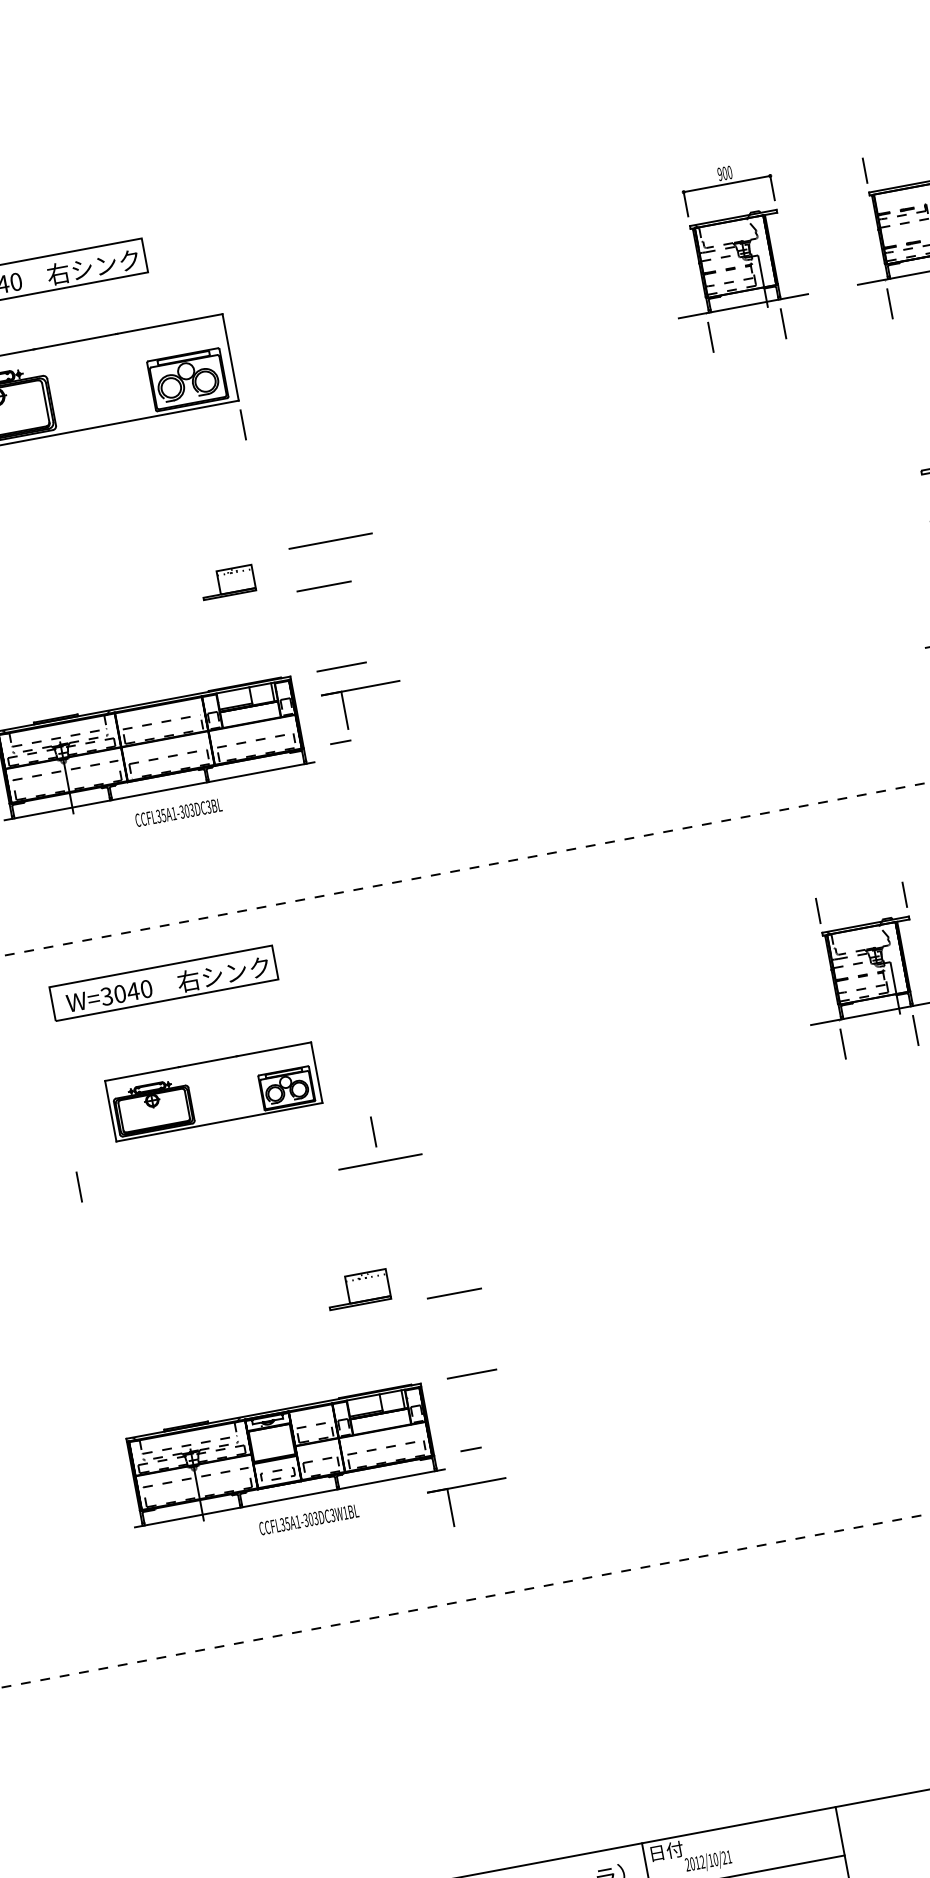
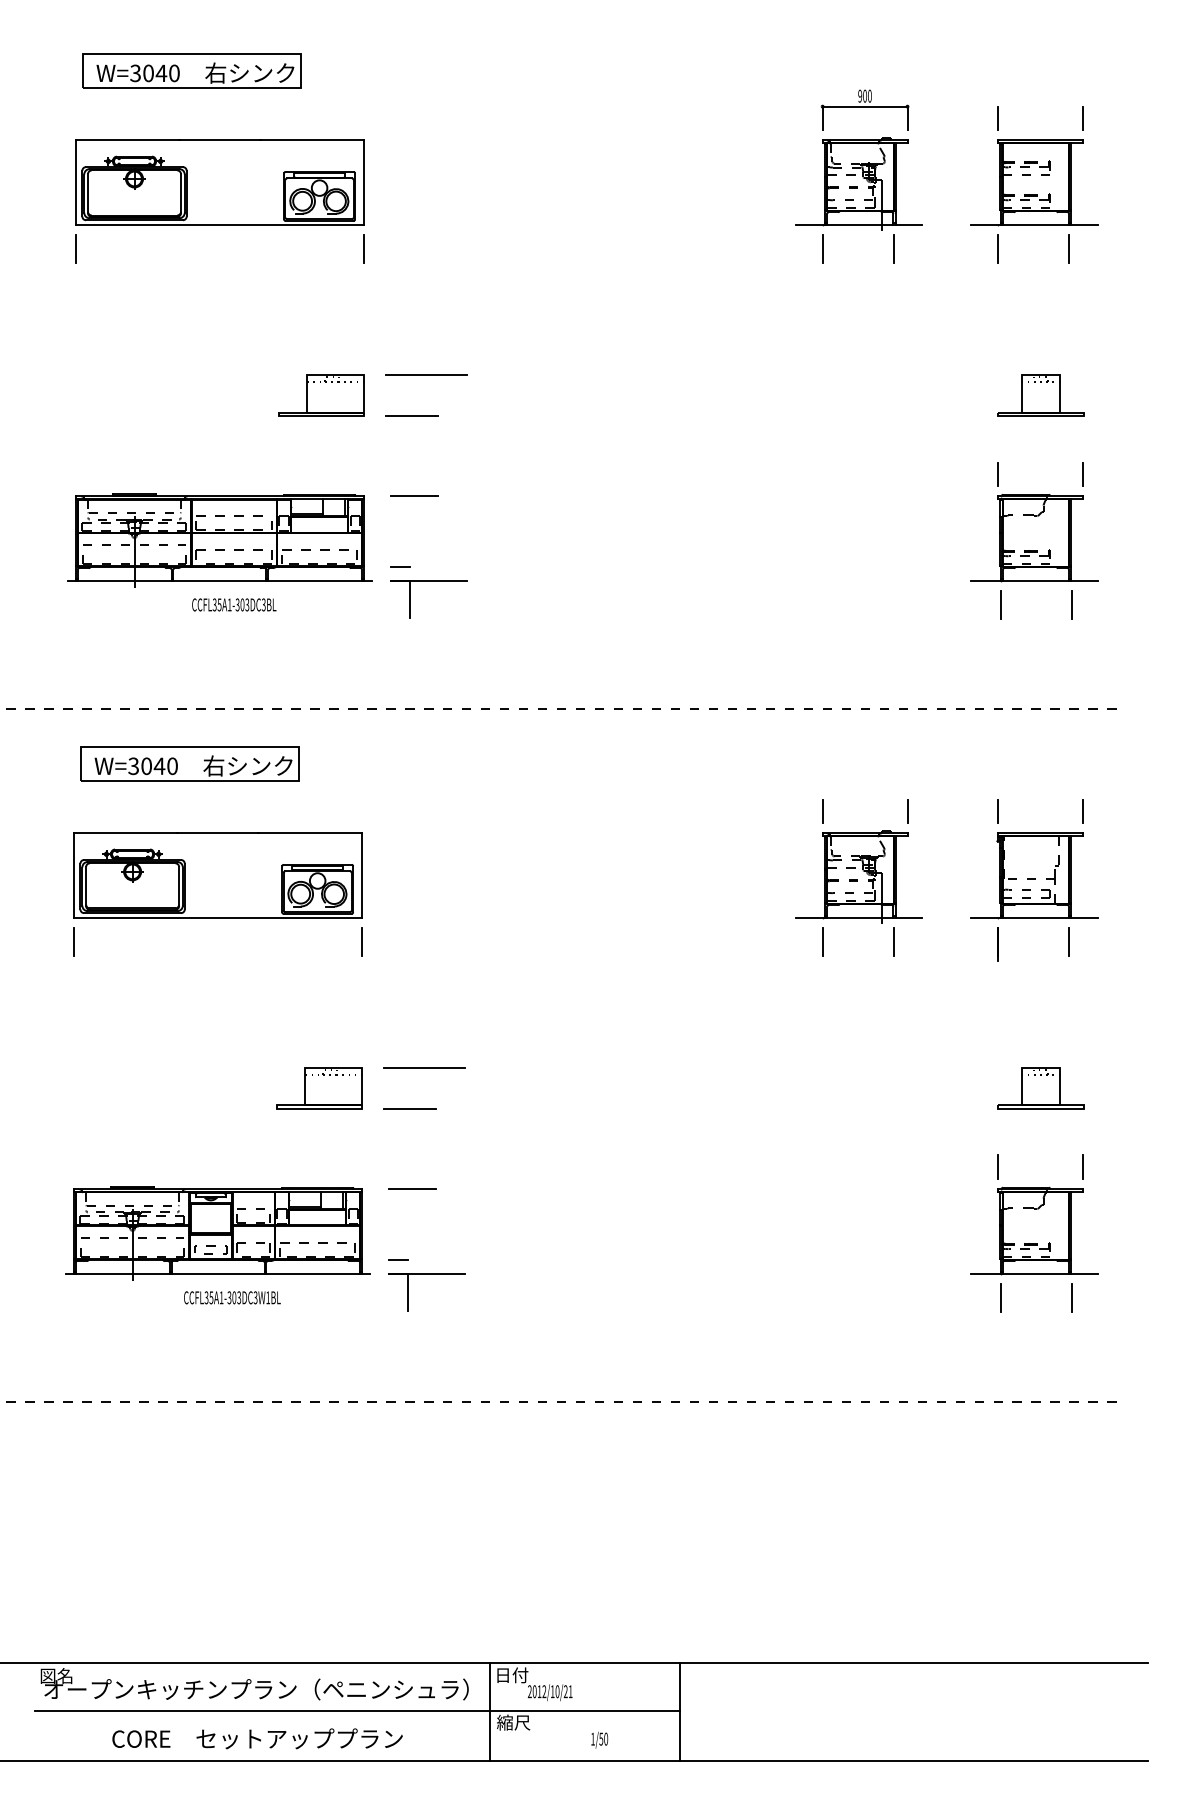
part: (227, 582) -> (321, 395), size x1.67
part: (360, 688) -> (428, 581), moved
part: (213, 1091) -> (217, 875), size x1.43
line: (380, 1161) -> (424, 1067), moved
part: (357, 1289) -> (319, 1088), size x1.43
part: (466, 1485) -> (426, 1274), moved

